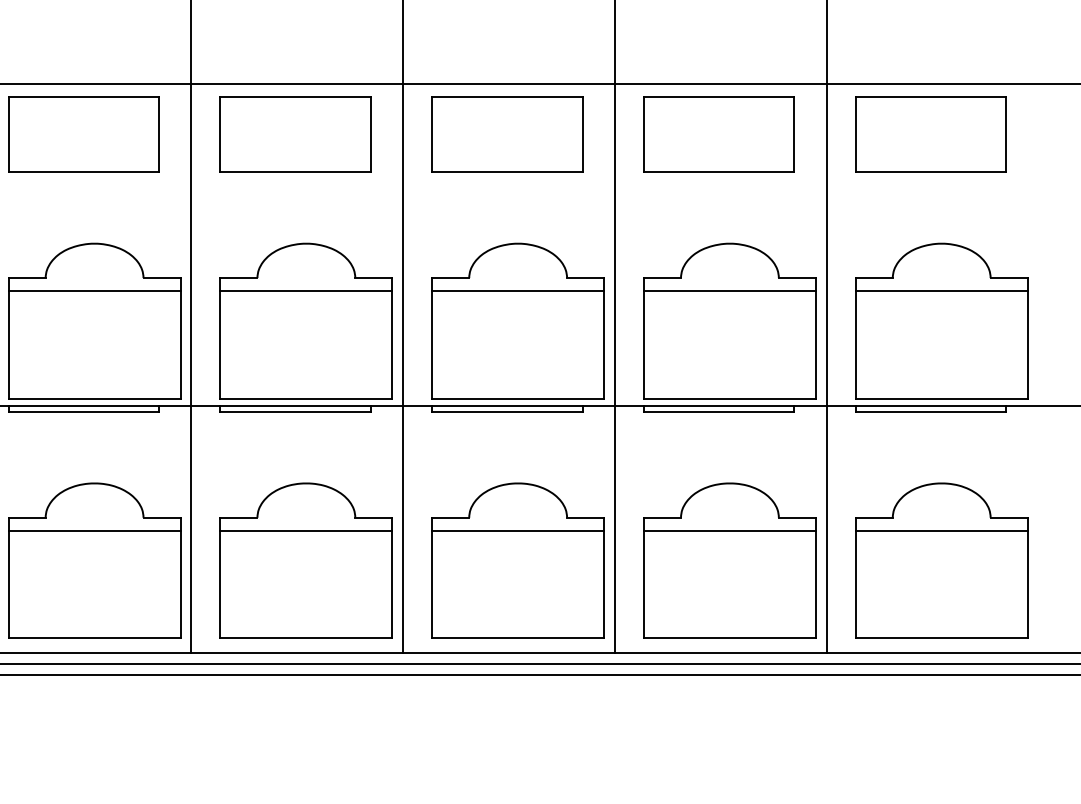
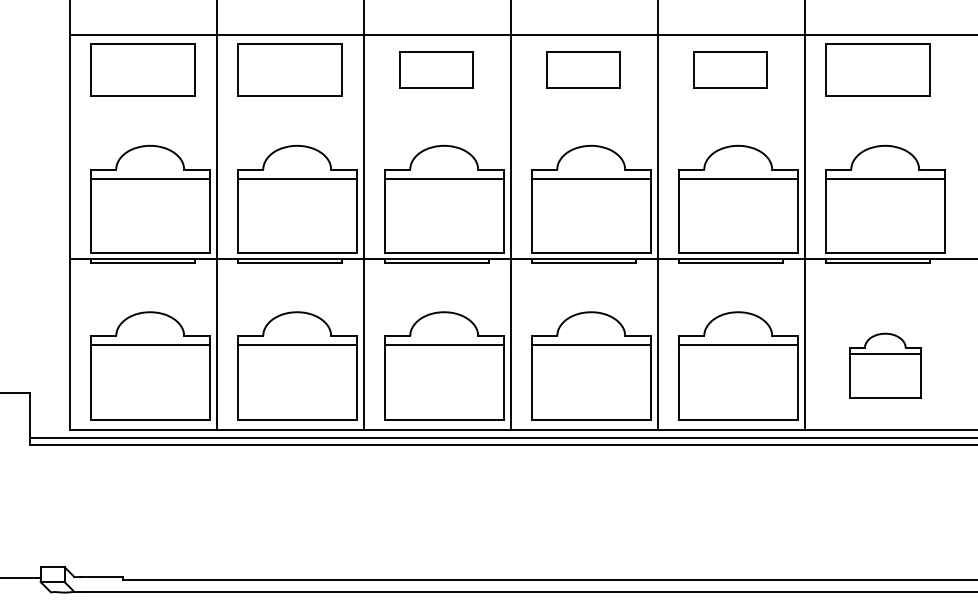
part: (295, 133) -> (436, 69), size x0.7
part: (507, 133) -> (583, 69), size x0.7
part: (718, 133) -> (730, 69), size x0.7
part: (942, 560) -> (885, 365), size x0.6

